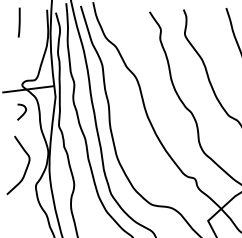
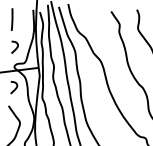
curve: (24, 59) -> (16, 47), added

